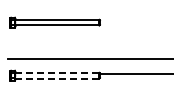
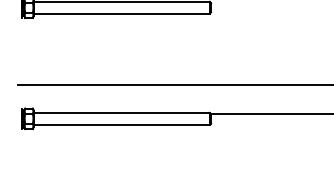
line: (57, 72) -> (122, 112), dashed -> solid
line: (57, 78) -> (122, 124), dashed -> solid

